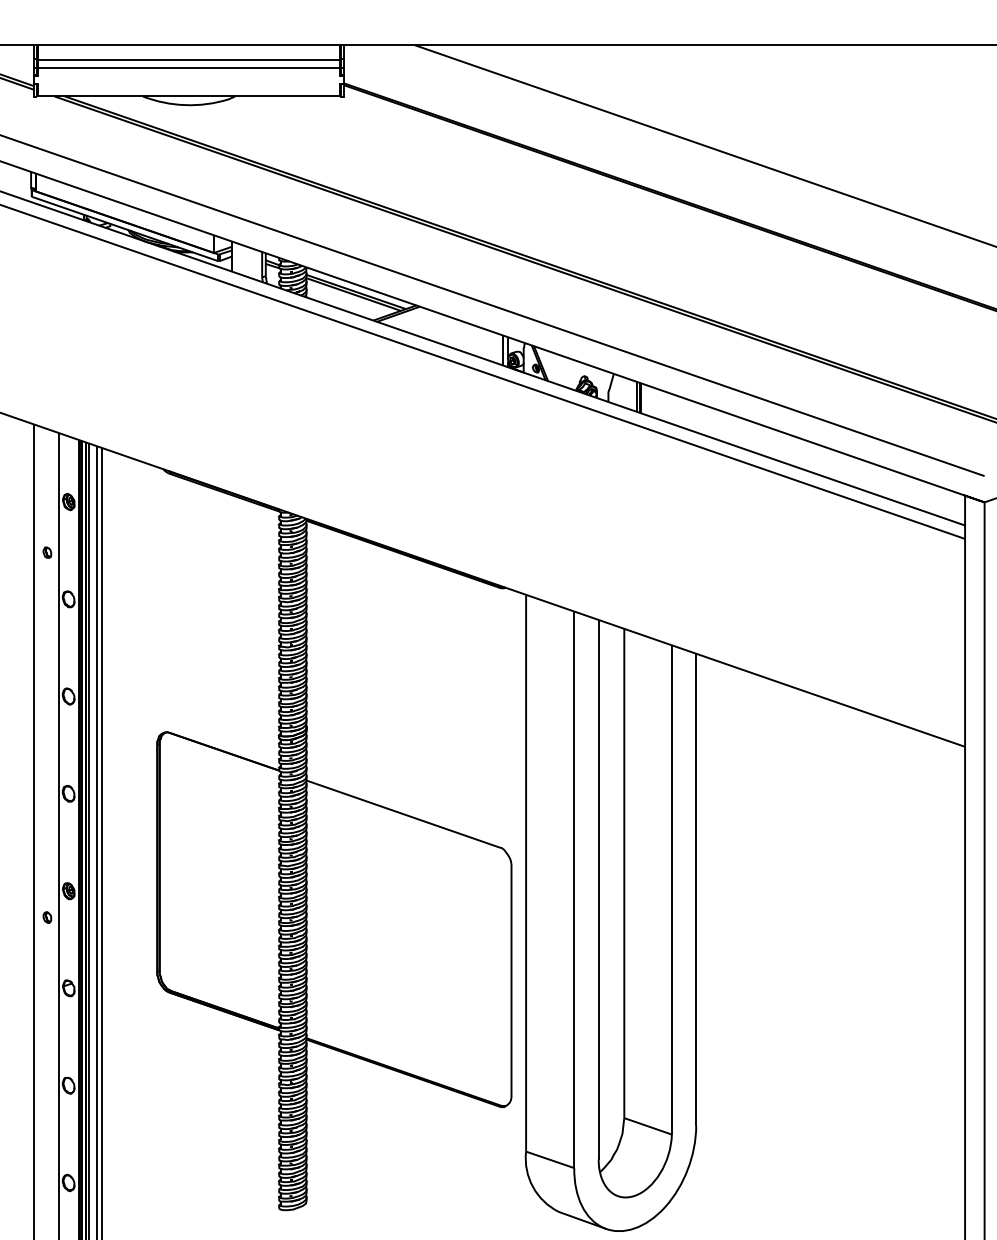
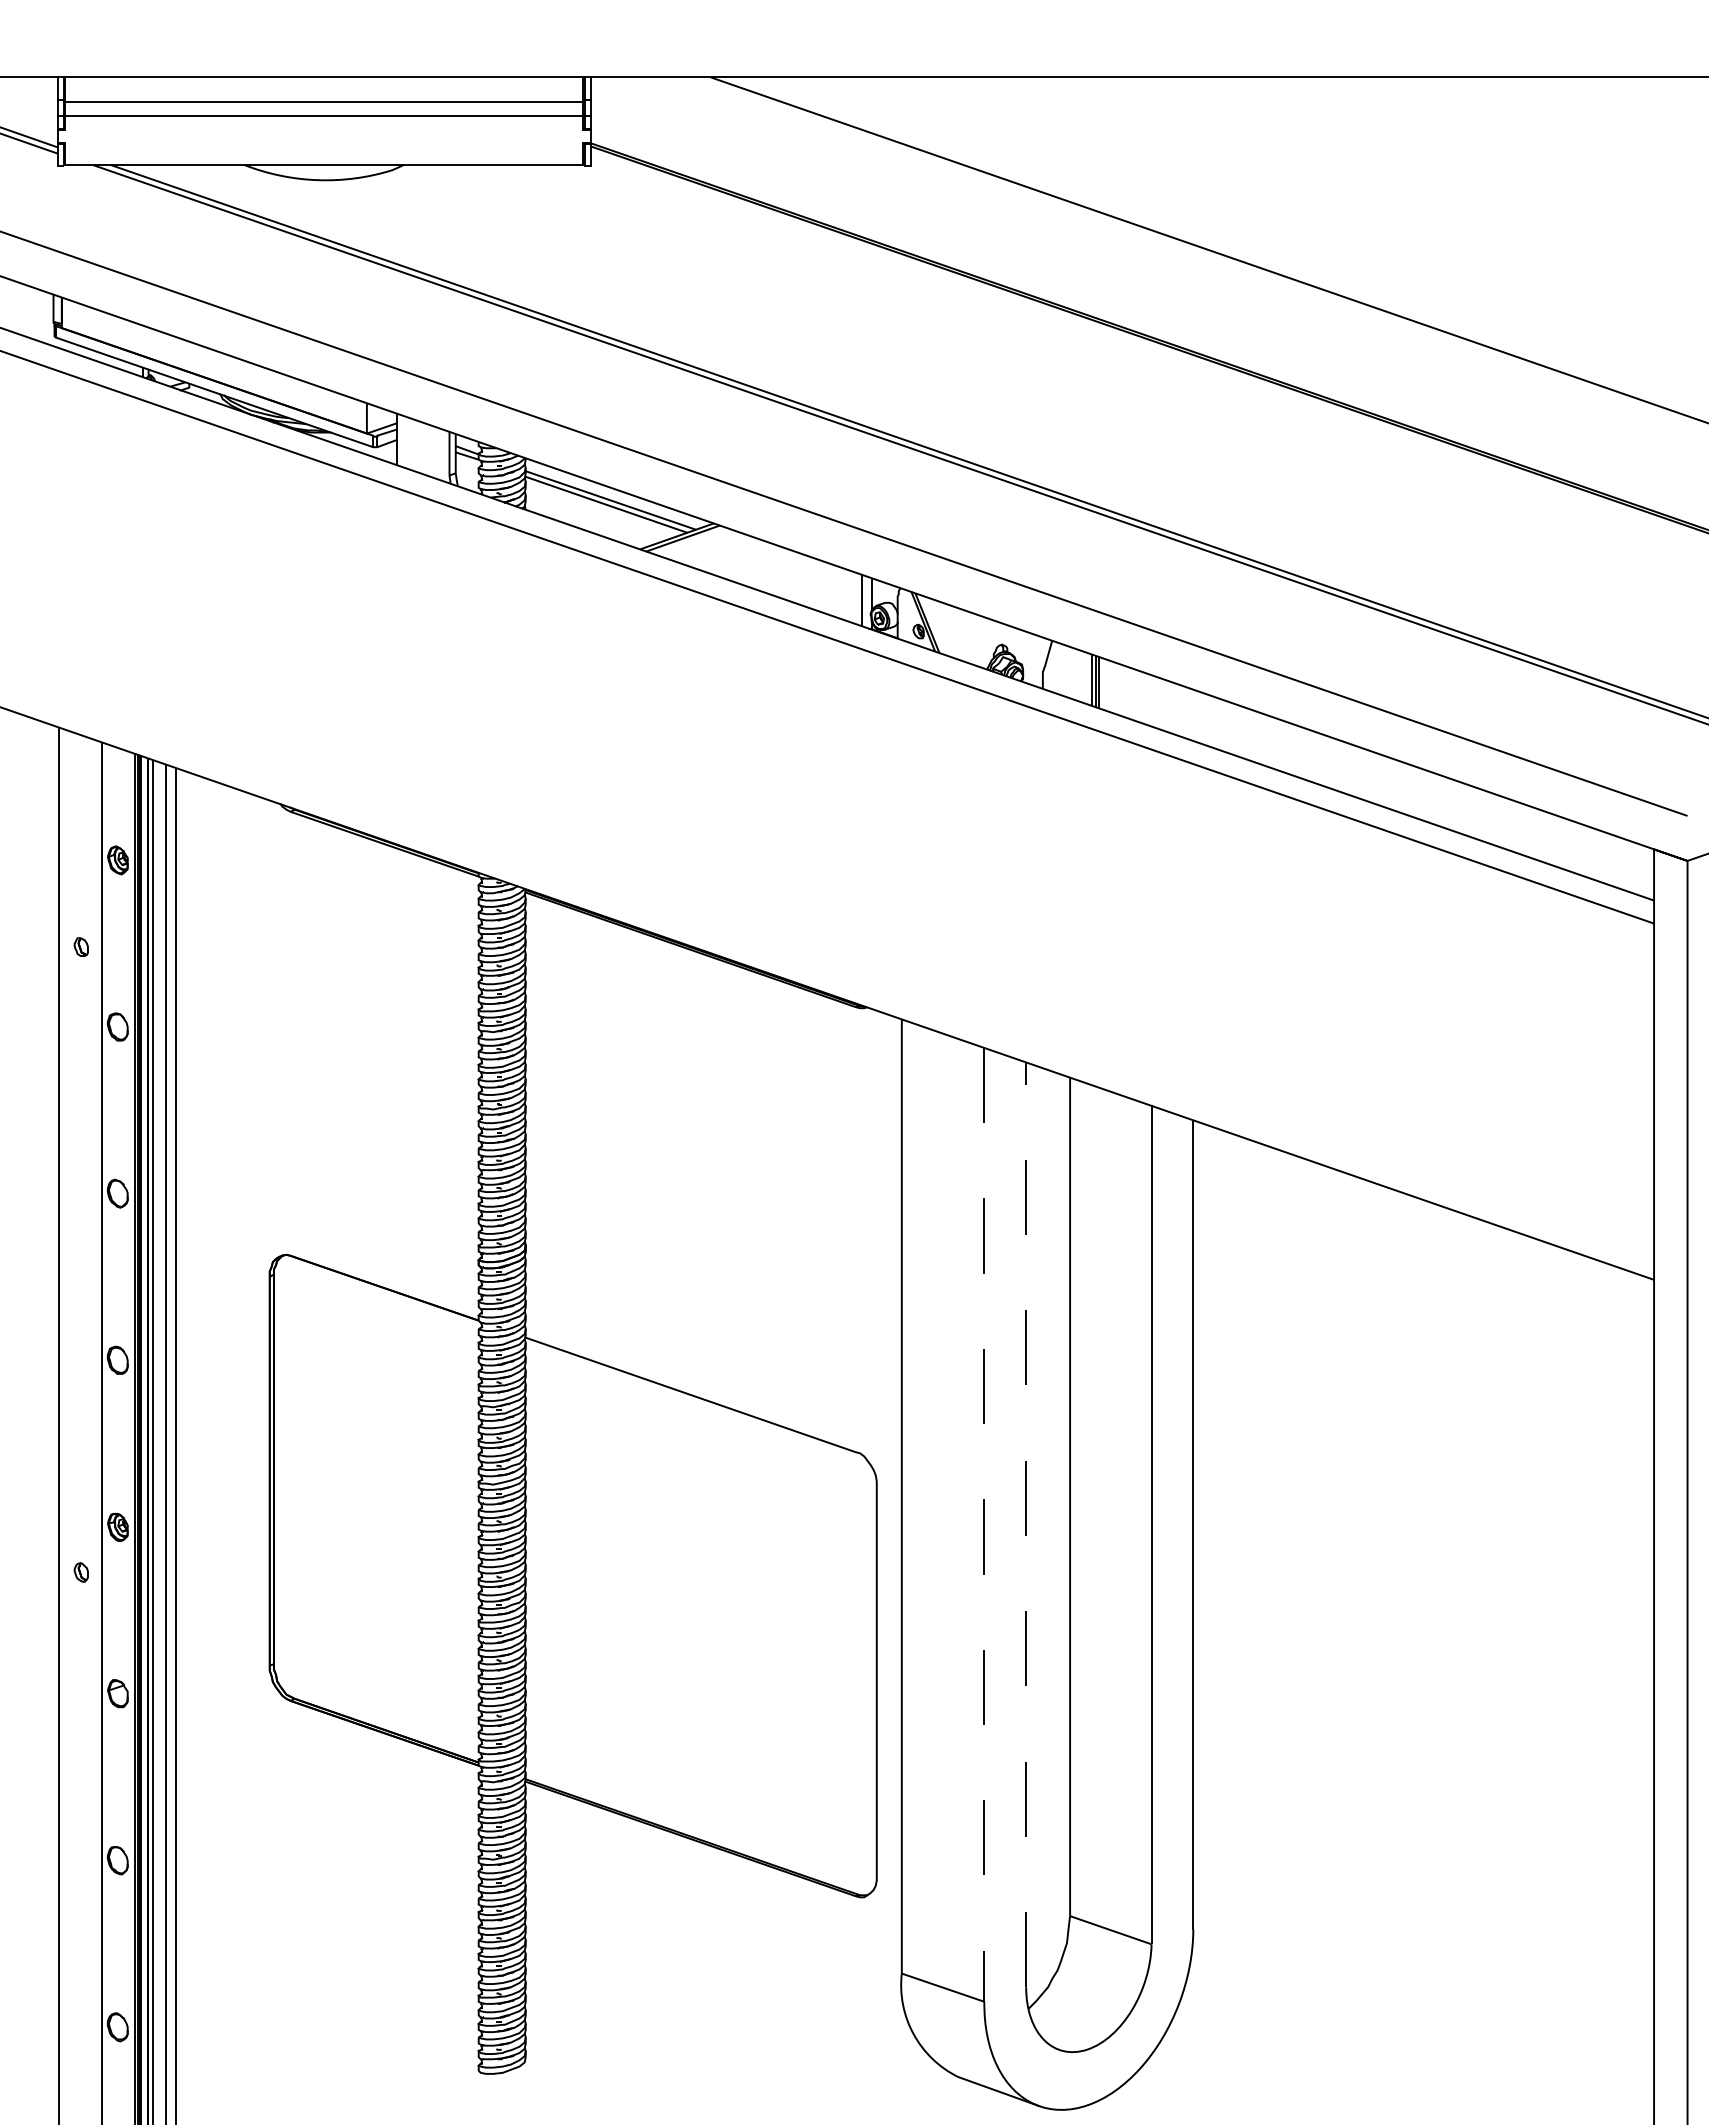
line: (598, 889) -> (1025, 1524), solid -> dashed
line: (574, 890) -> (984, 1526), solid -> dashed

